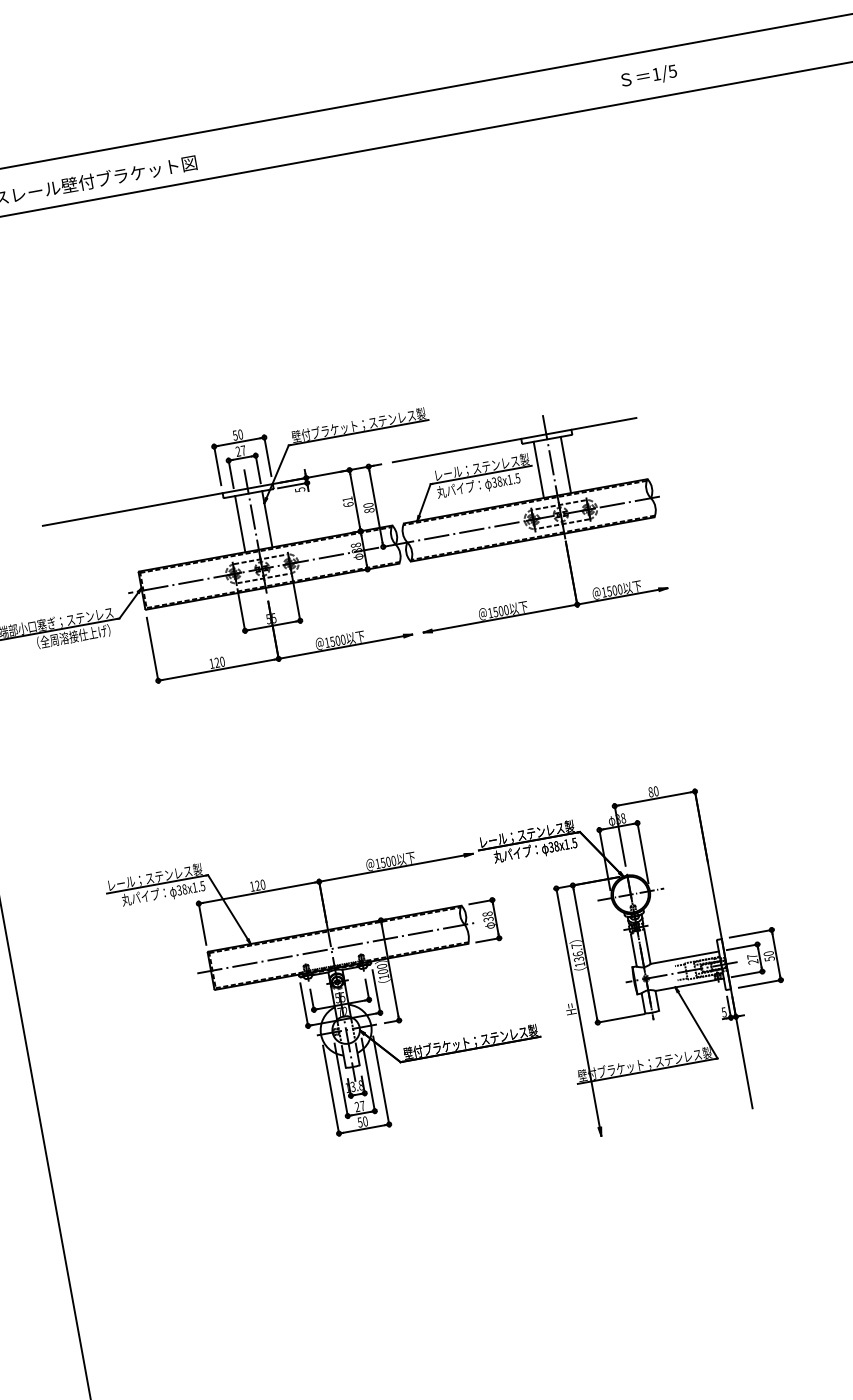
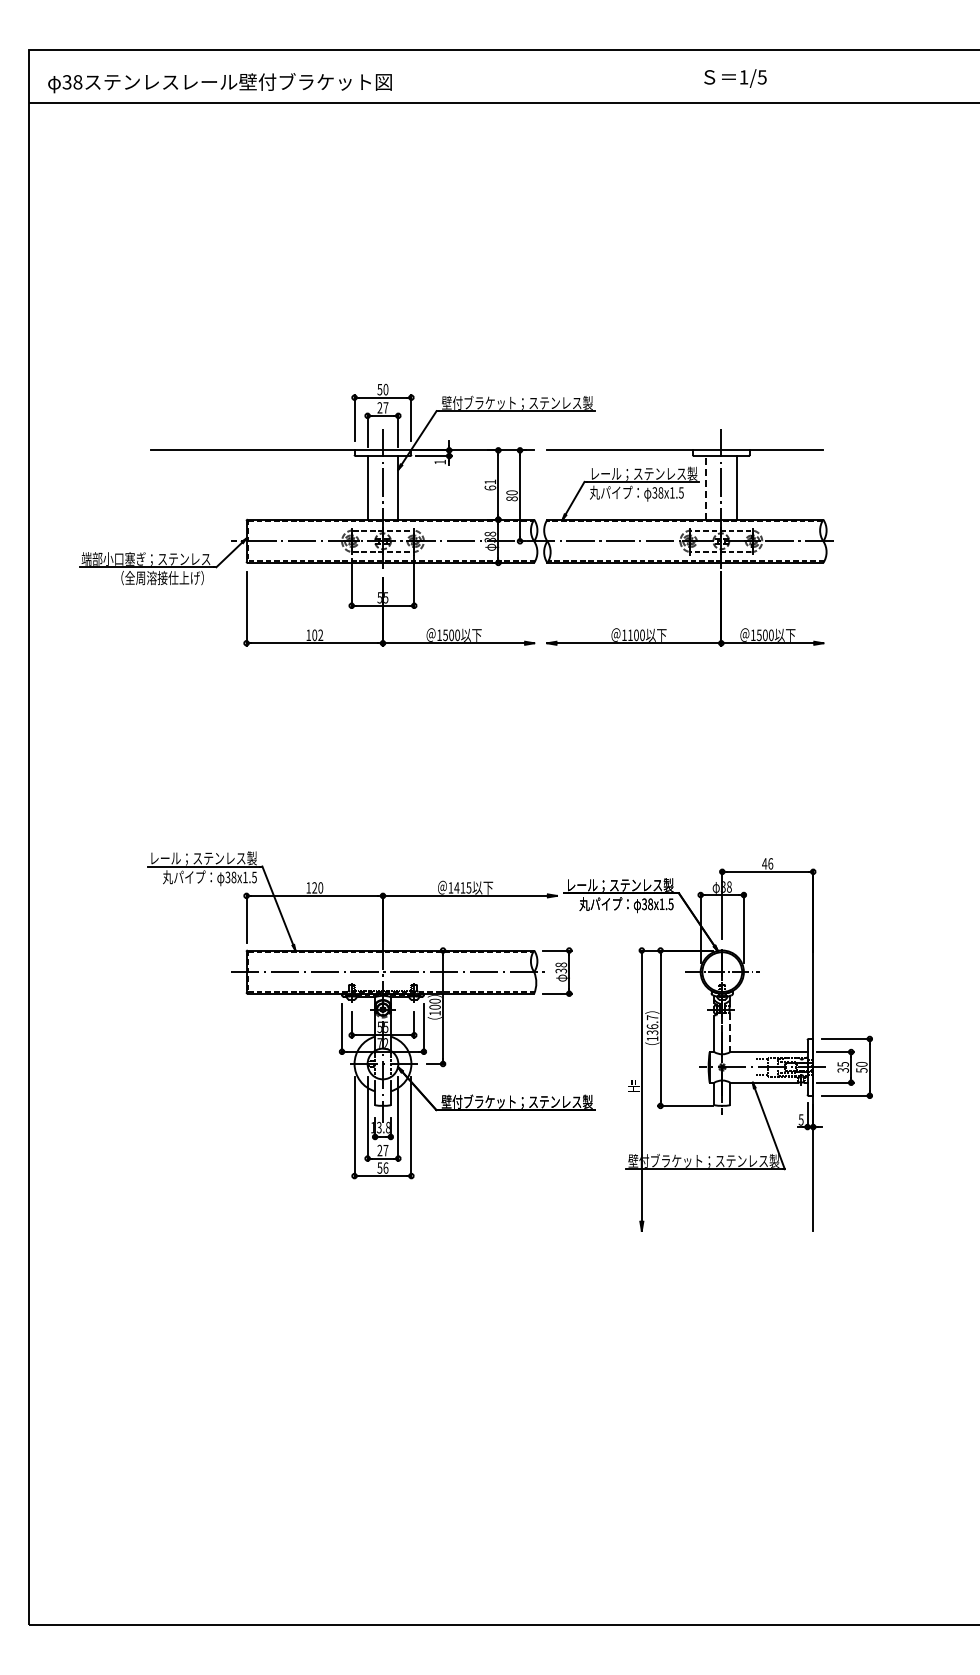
text: (649, 76) -> (735, 78), moved
line: (538, 469) -> (705, 487), solid -> dashed
text: (300, 489) -> (440, 461), 5 -> 1
text: (495, 612) -> (630, 635), 1500 -> 1100
text: (219, 662) -> (317, 635), 120 -> 102
text: (653, 791) -> (767, 863), 80 -> 46
text: (388, 861) -> (462, 887), 1500 -> 1415
line: (647, 946) -> (730, 1032), solid -> dashed
text: (753, 959) -> (843, 1067), 27 -> 35
text: (364, 1121) -> (385, 1167), 50 -> 56

